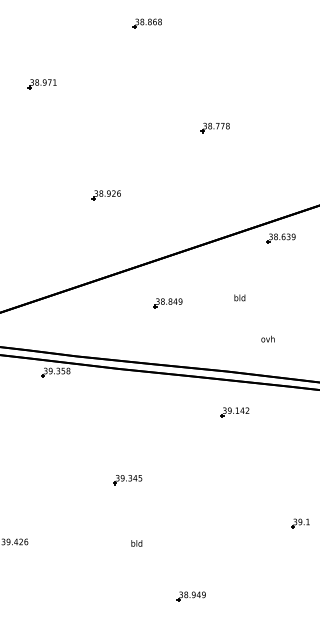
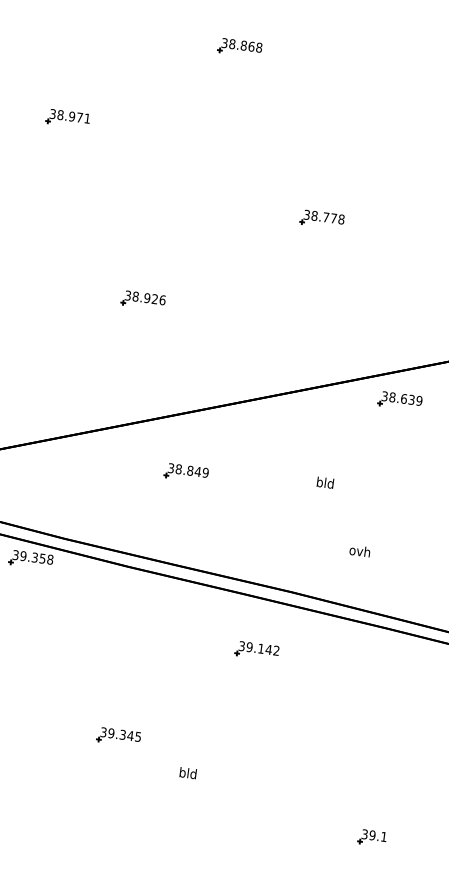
part: (167, 303) -> (185, 473), moved
part: (234, 412) -> (256, 650), moved
text: (136, 543) -> (187, 773), moved

